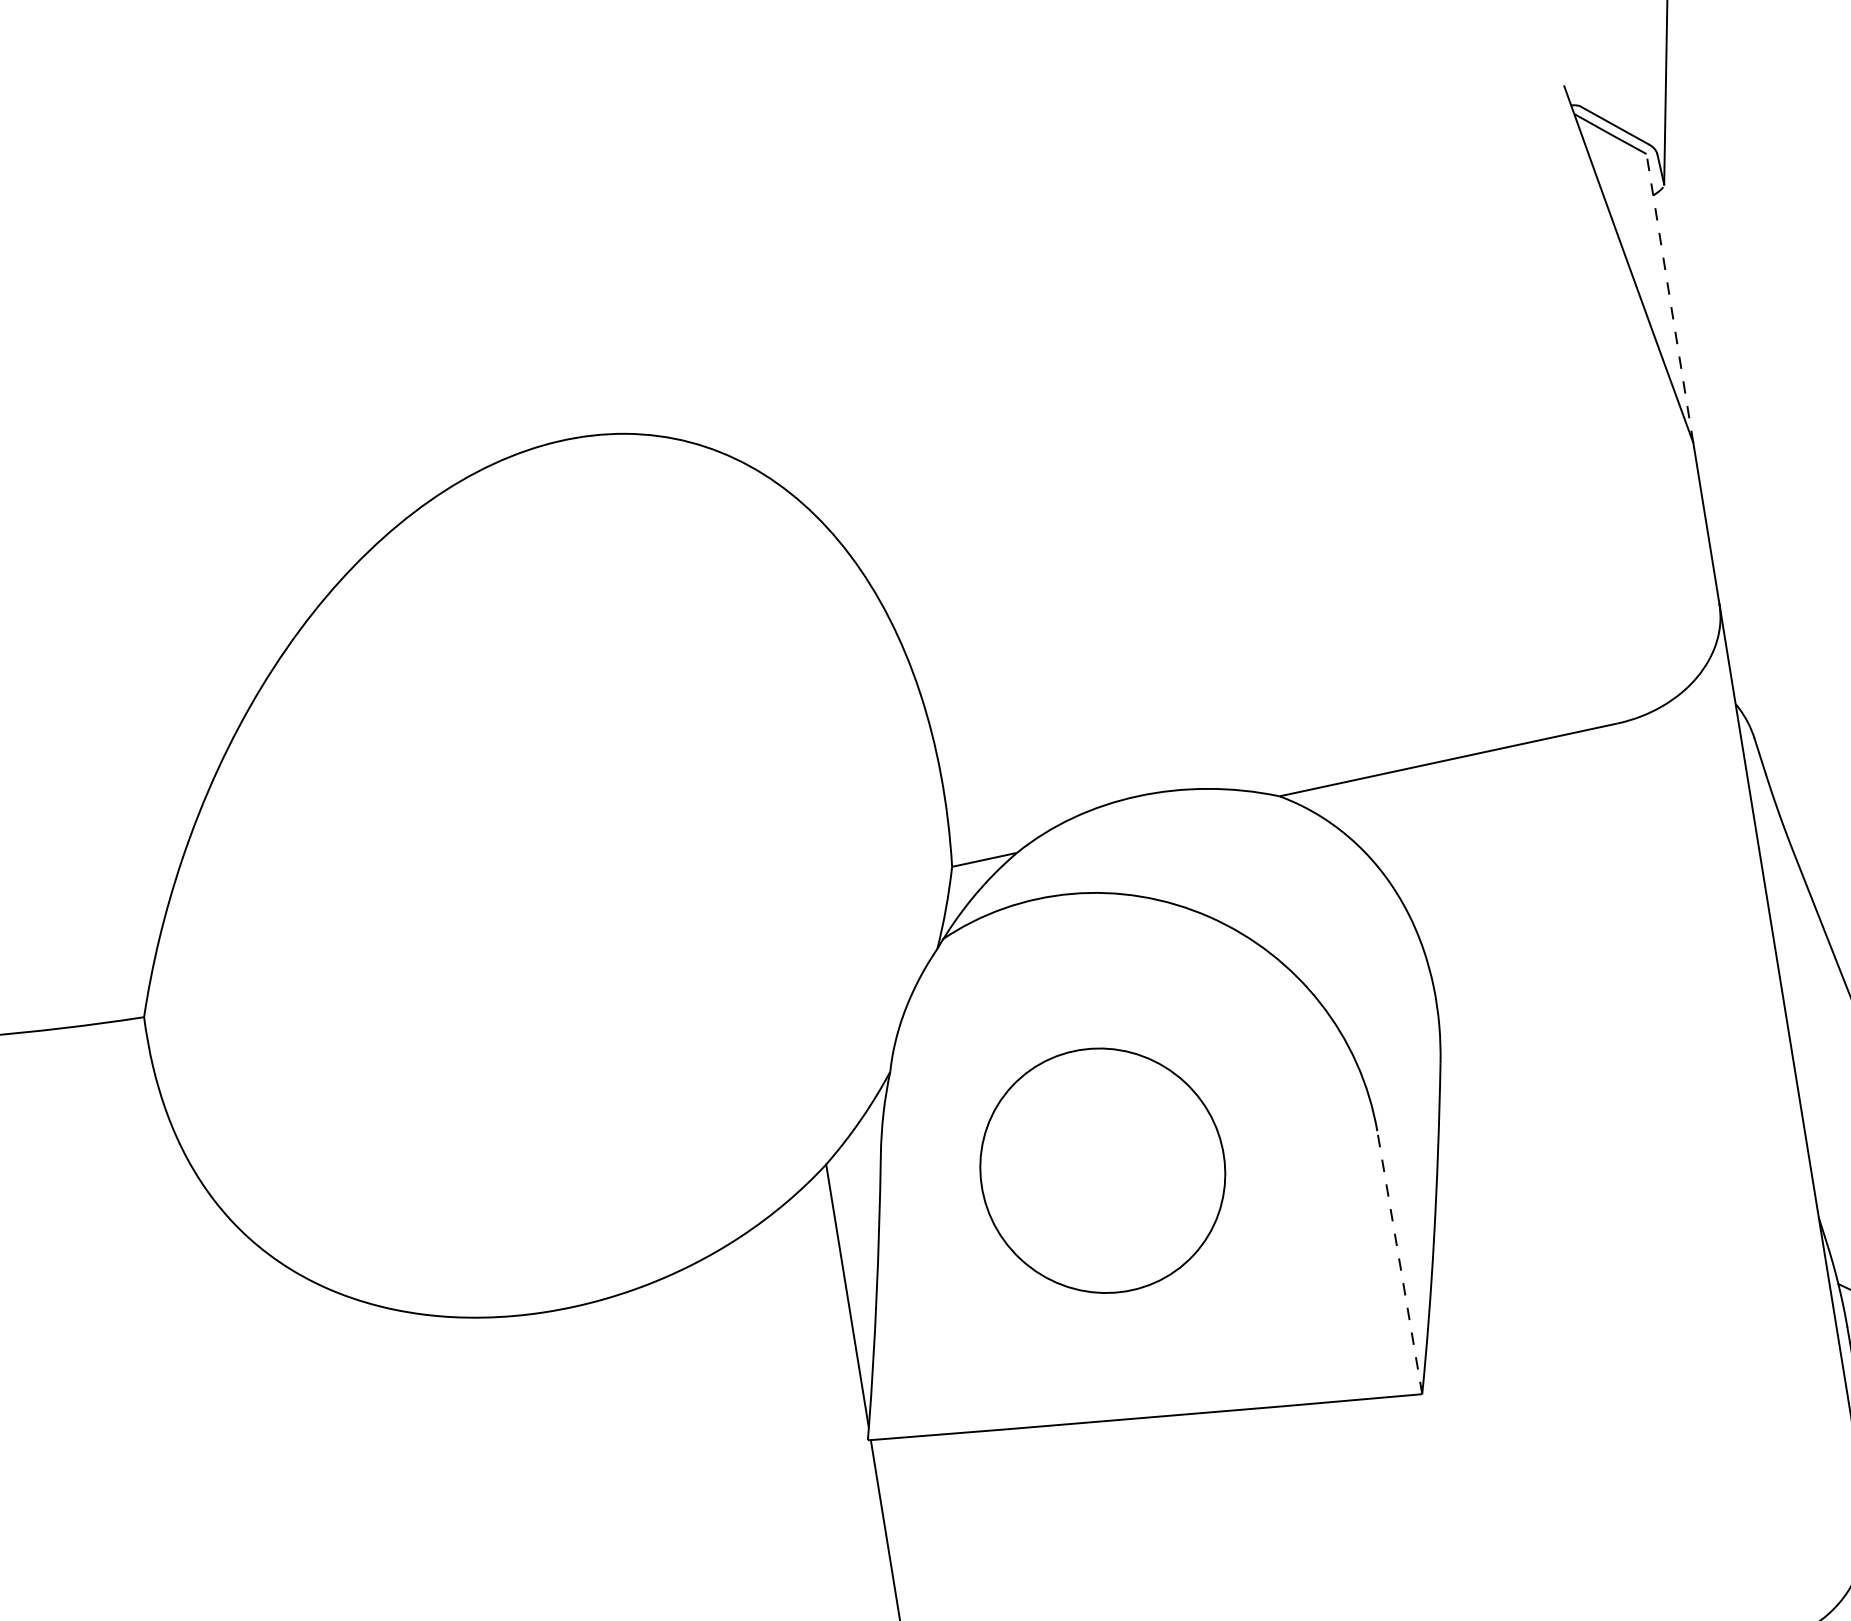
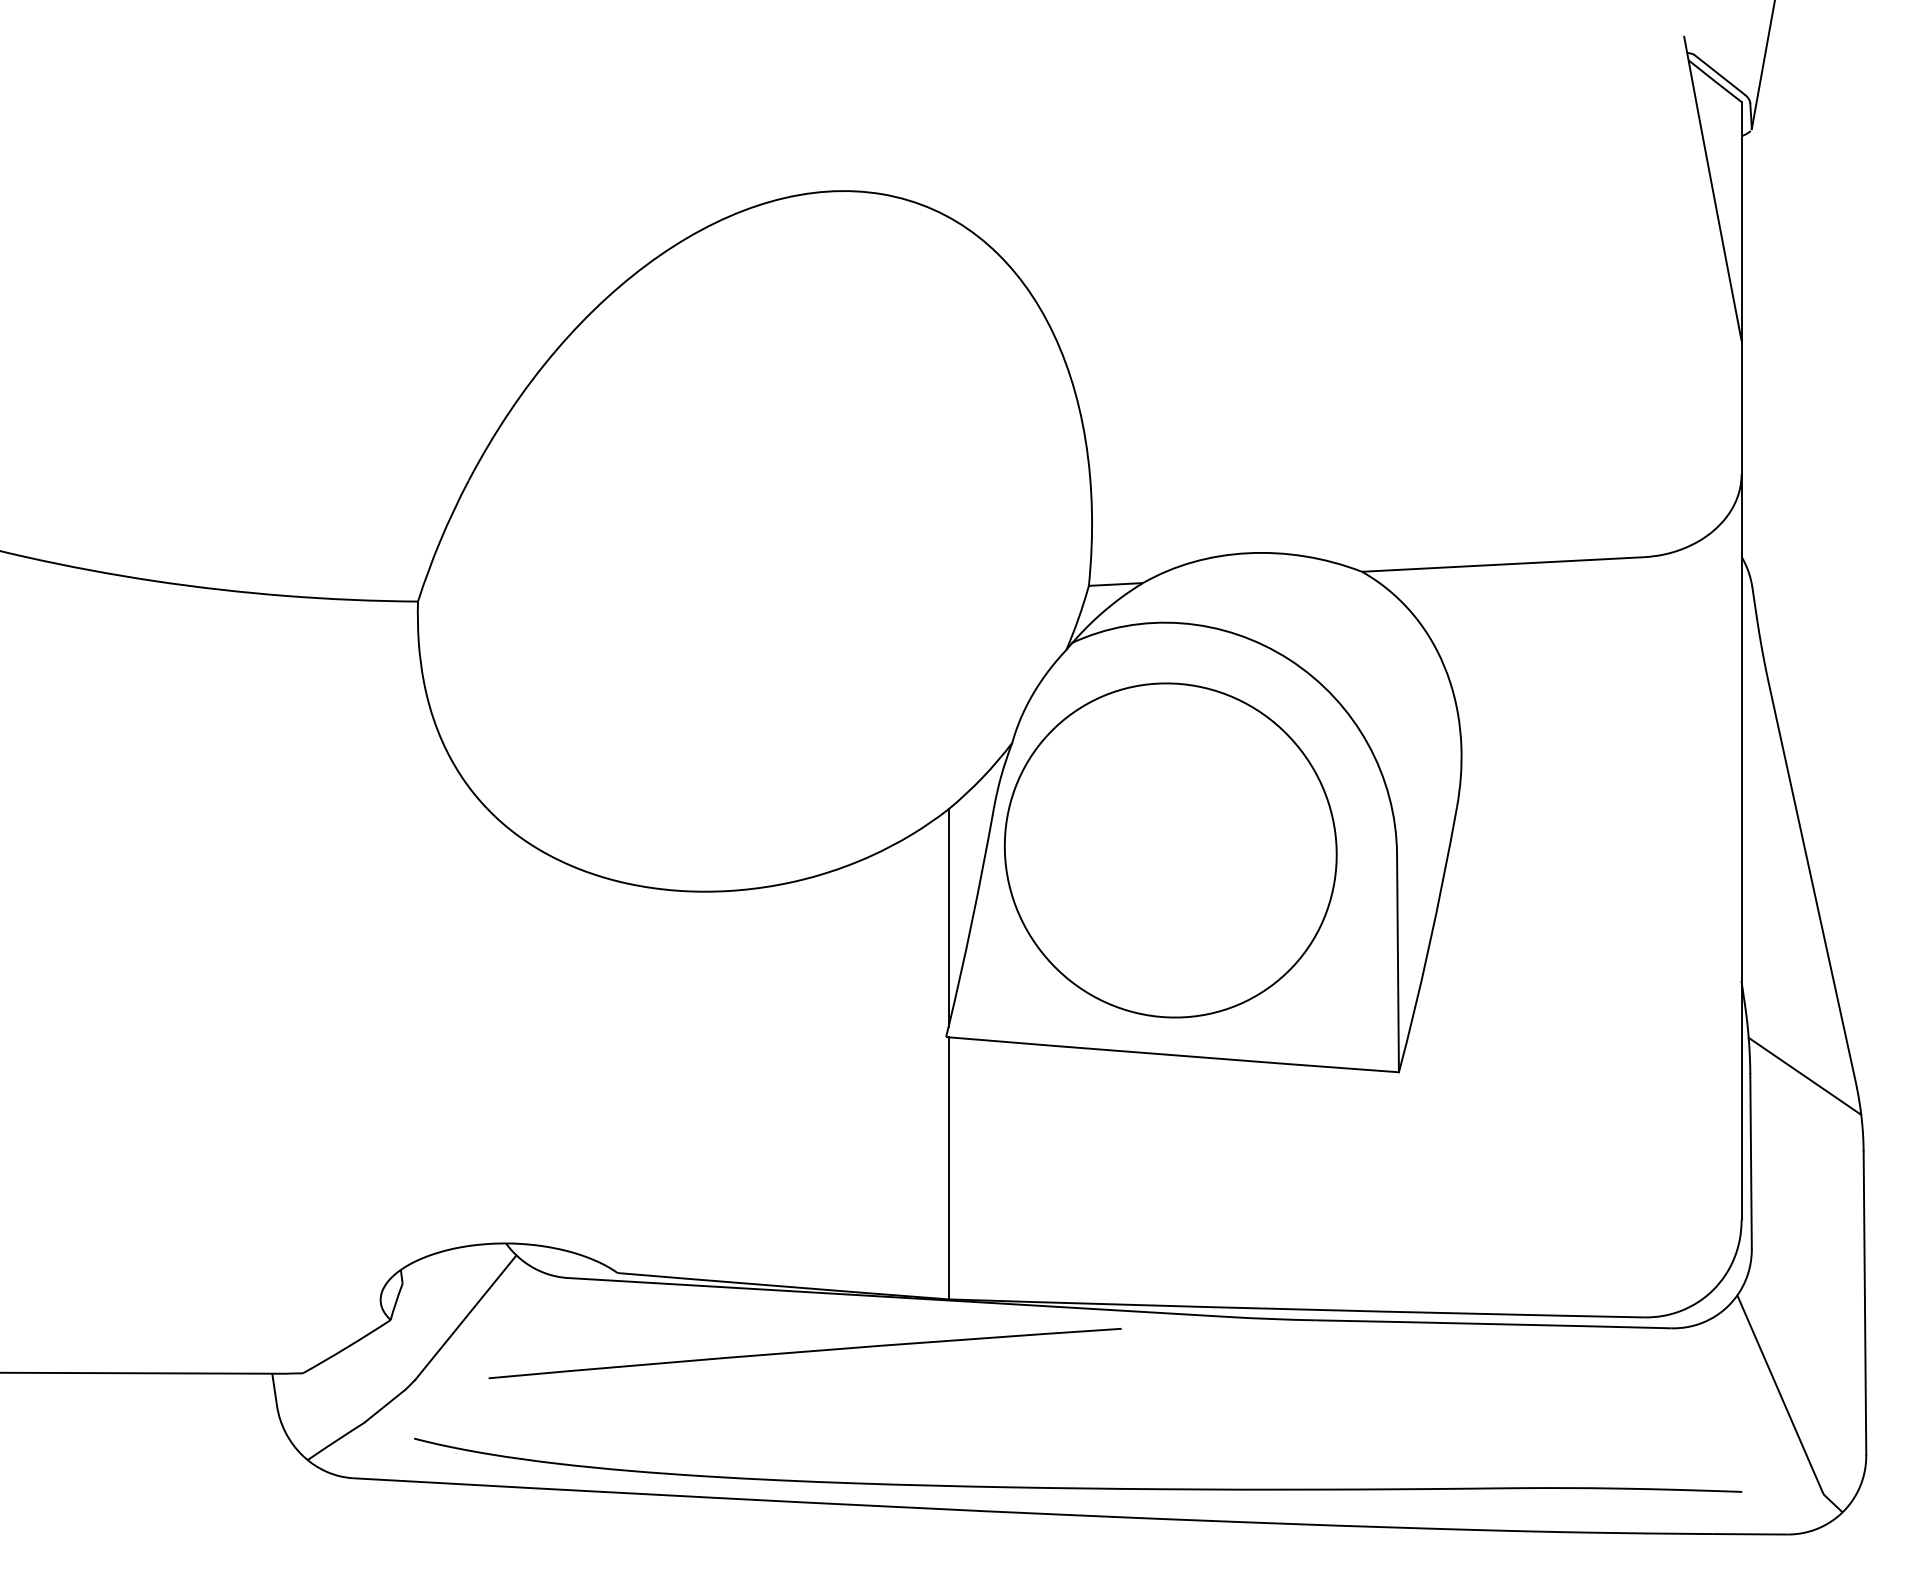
line: (1669, 298) -> (1741, 221), dashed -> solid
part: (1102, 1170) -> (1170, 850), size x1.67
line: (1400, 1262) -> (1398, 963), dashed -> solid

